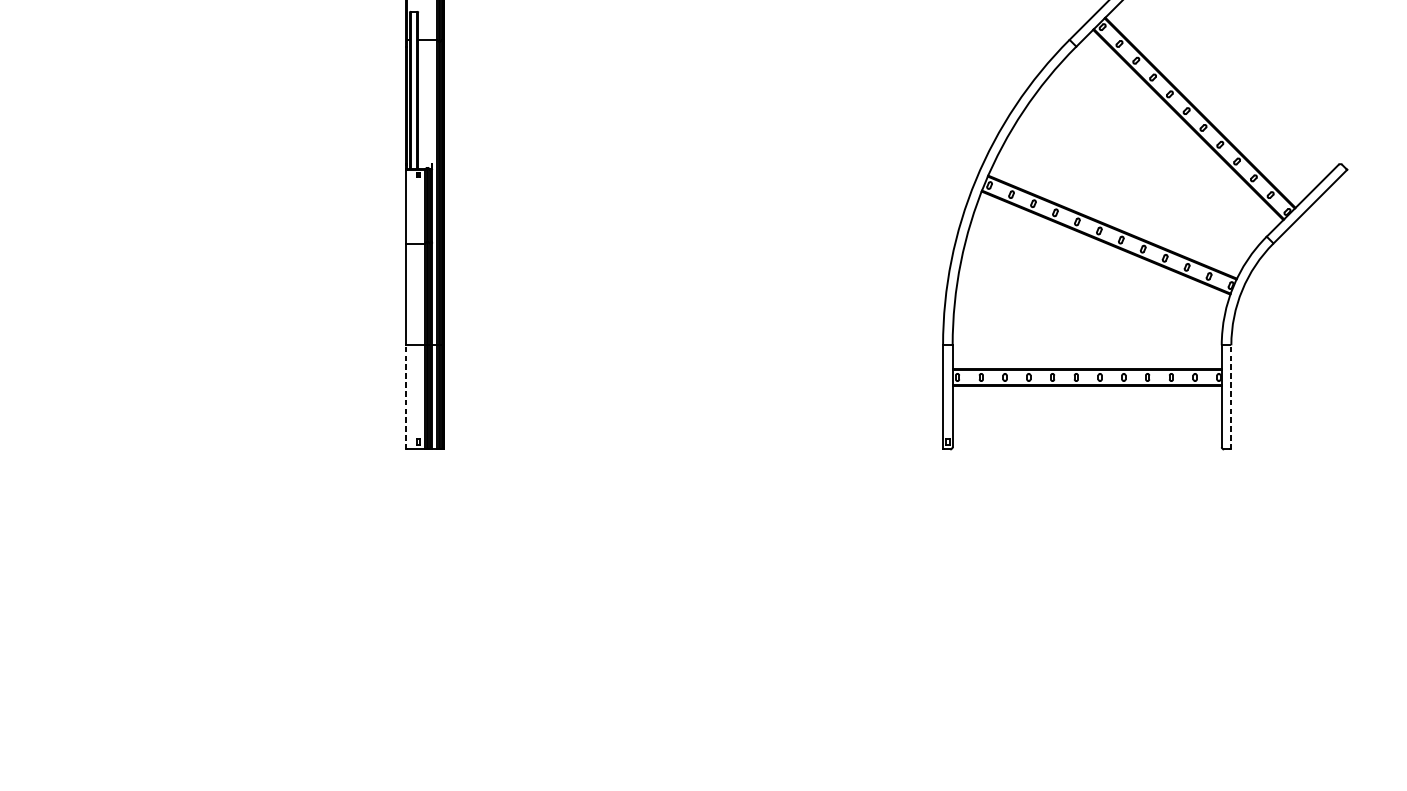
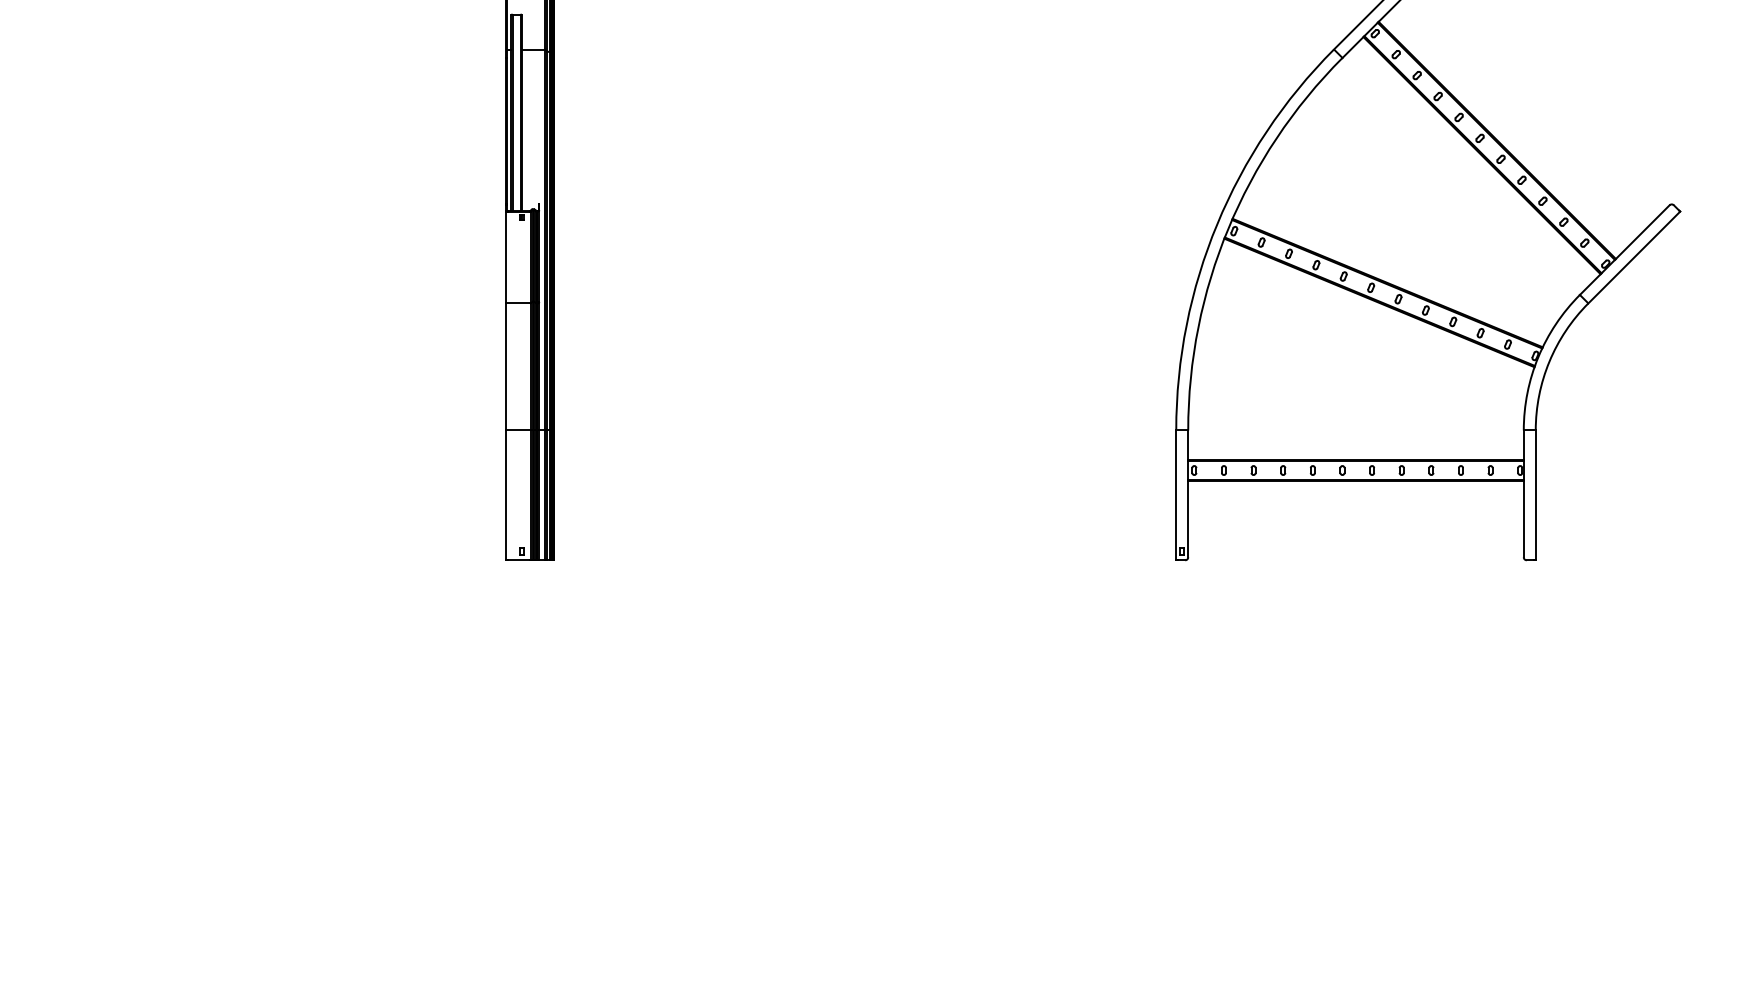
line: (405, 397) -> (506, 495), dashed -> solid
line: (1231, 397) -> (1535, 495), dashed -> solid

